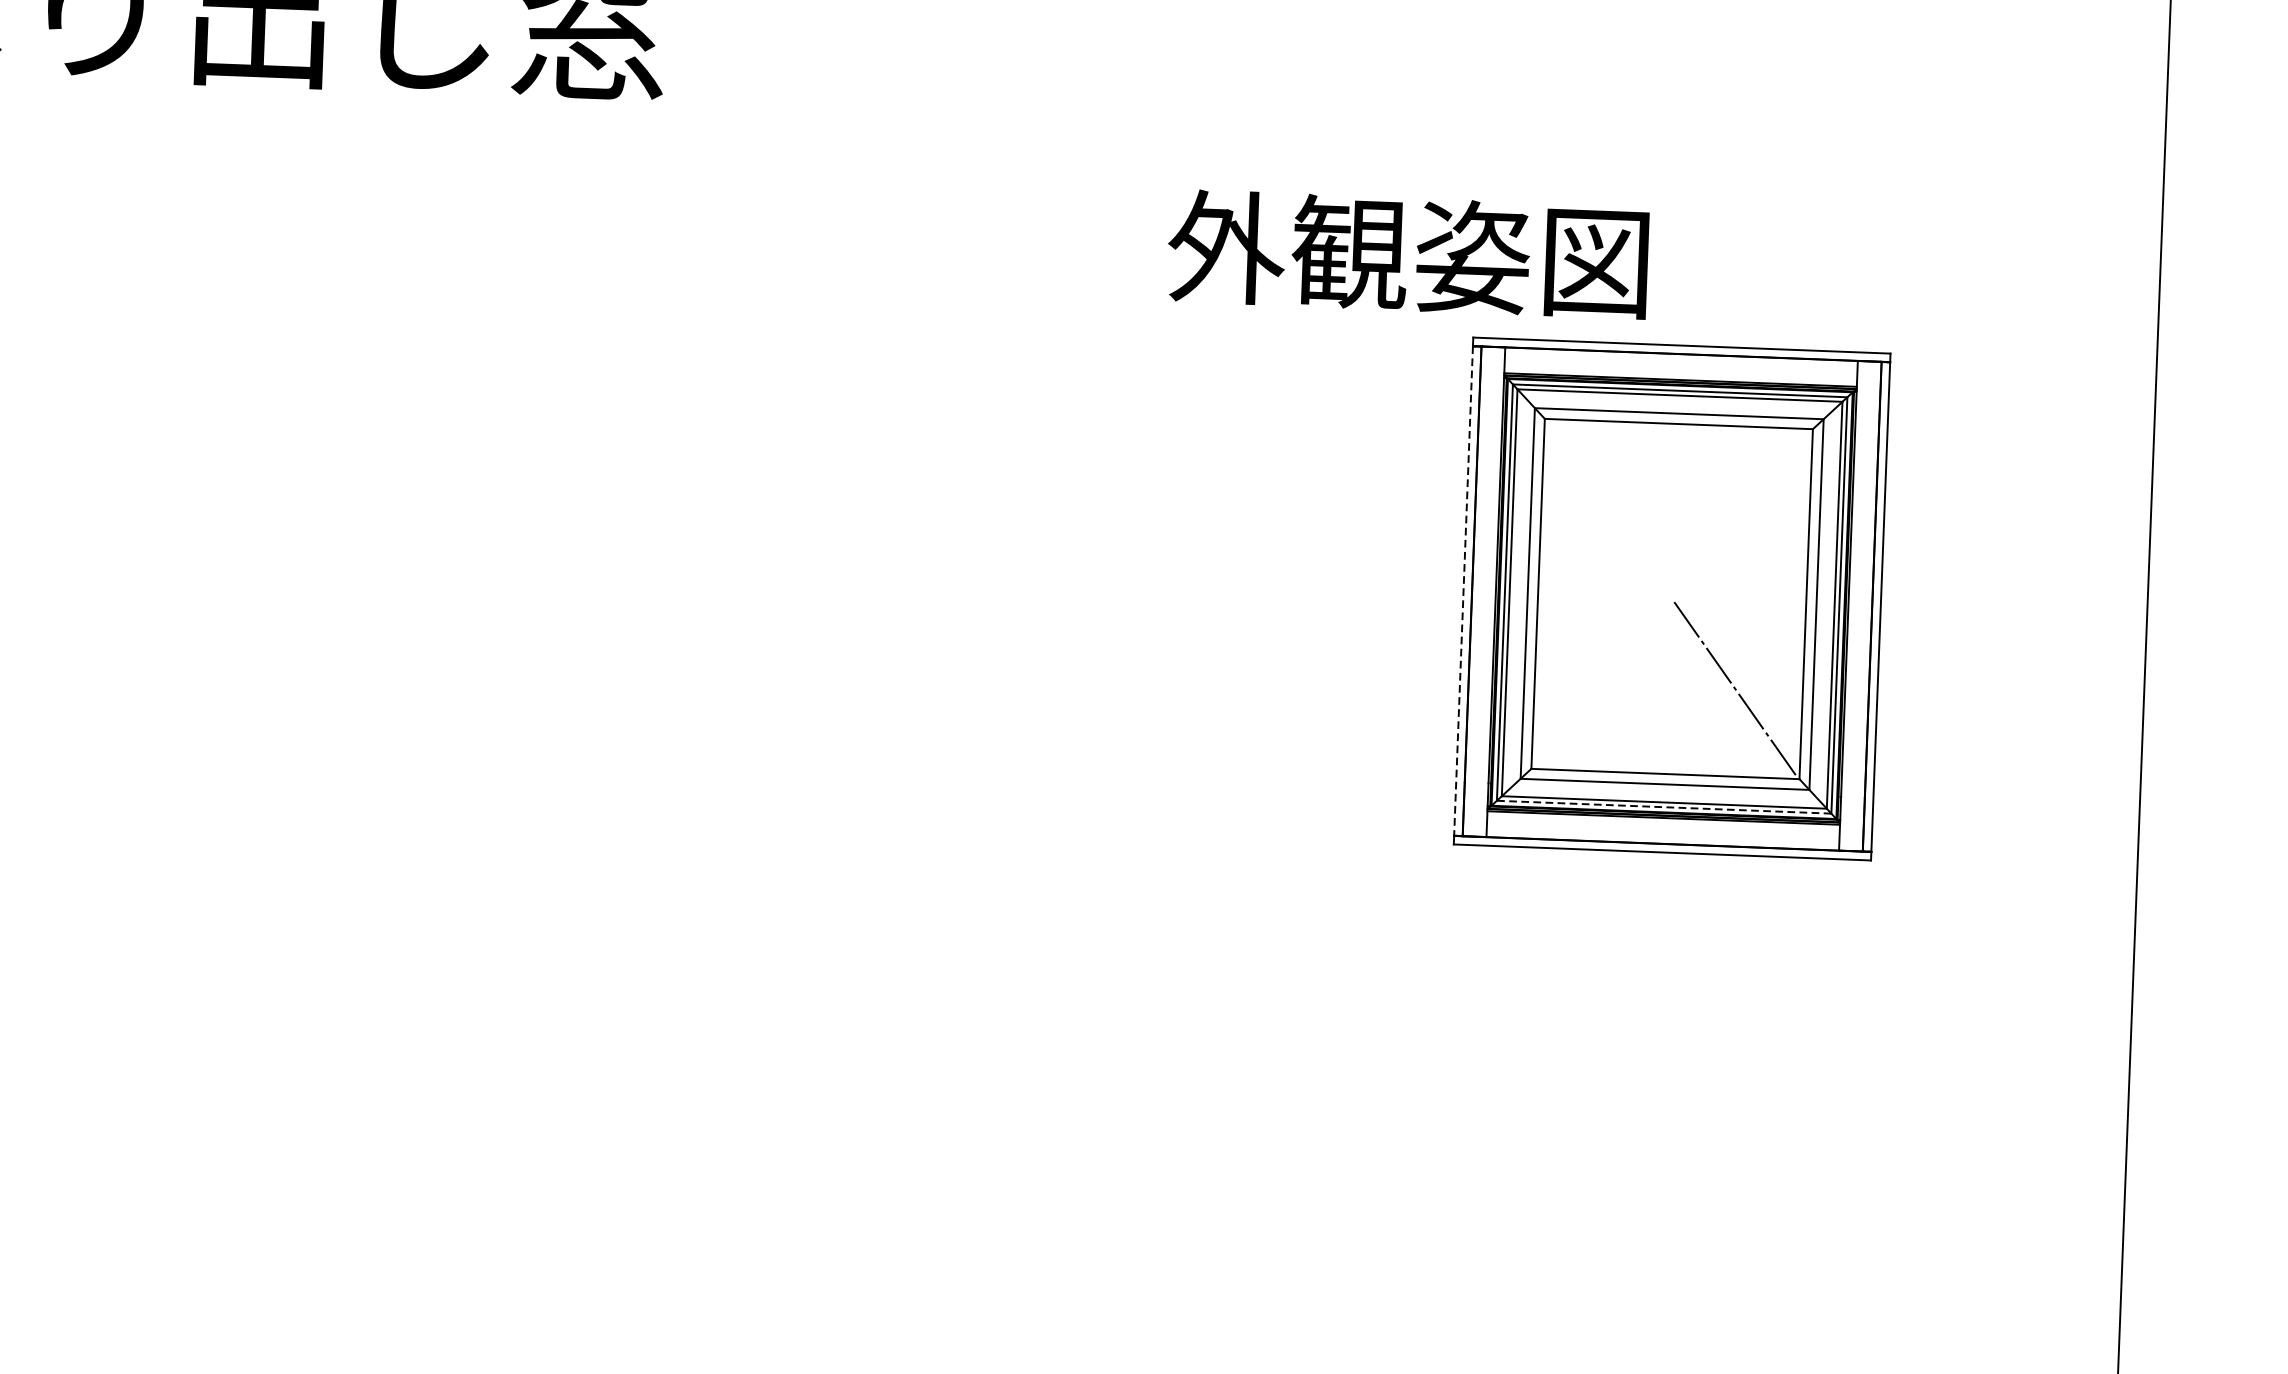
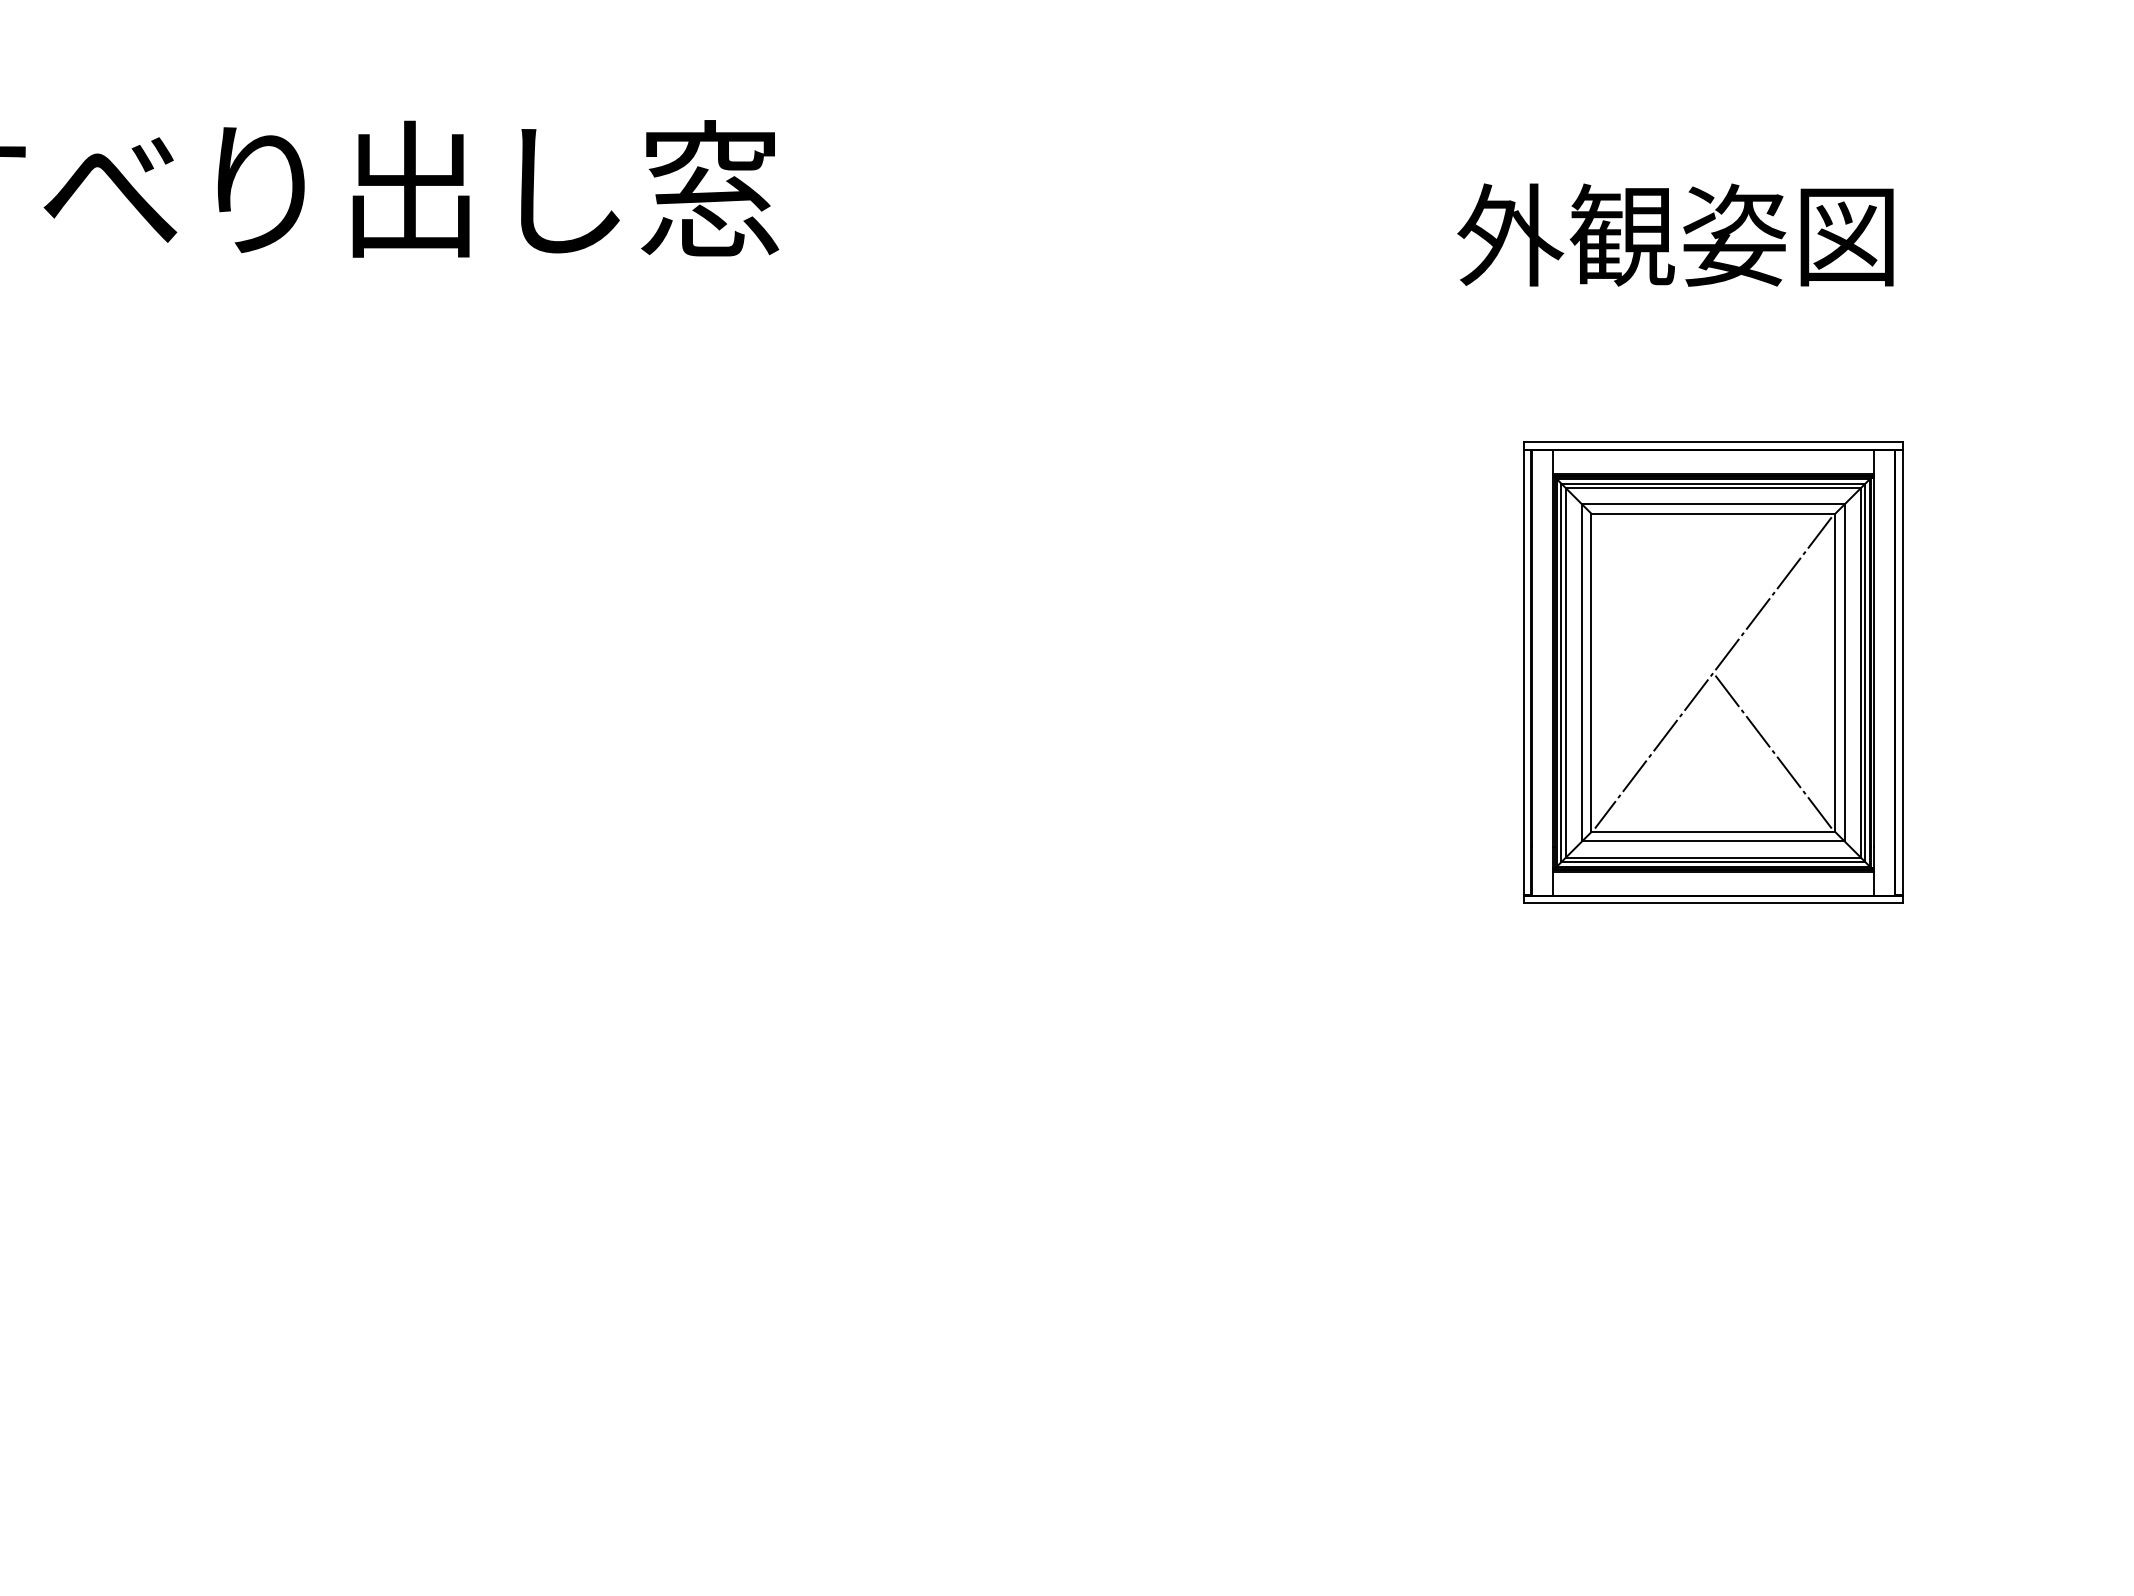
text: (1408, 253) -> (1675, 234), moved
line: (1463, 590) -> (1523, 672), dashed -> solid
line: (1672, 598) -> (1713, 672), added
line: (1663, 807) -> (1712, 862), dashed -> solid

